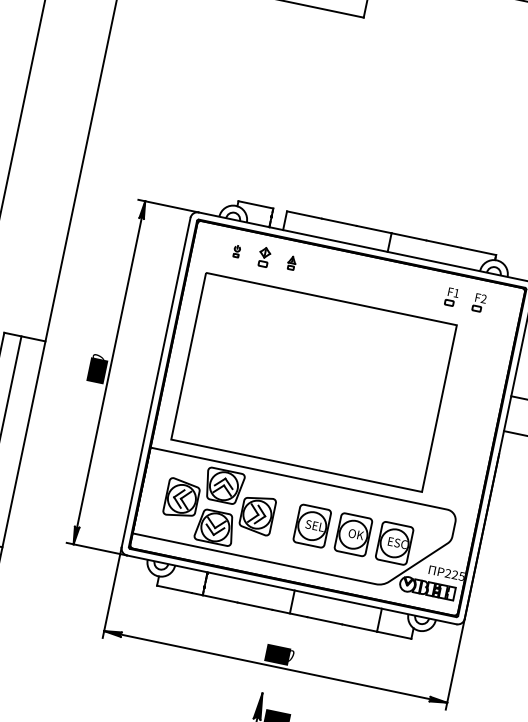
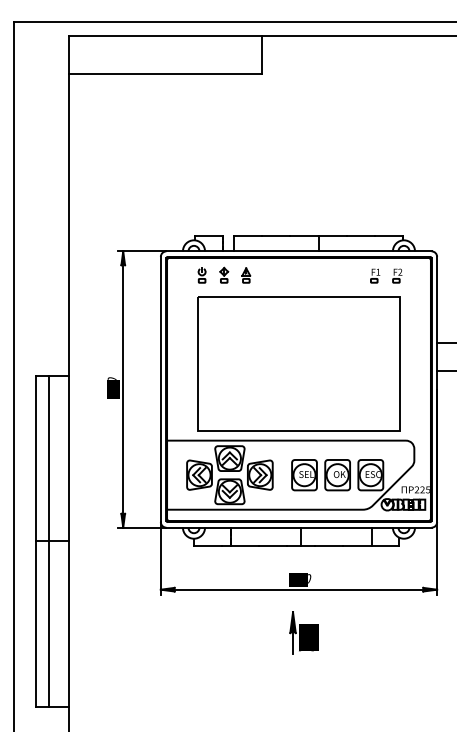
part: (236, 251) -> (201, 275), size x1.67
part: (292, 263) -> (246, 275), size x1.43
part: (313, 381) -> (298, 363), moved

